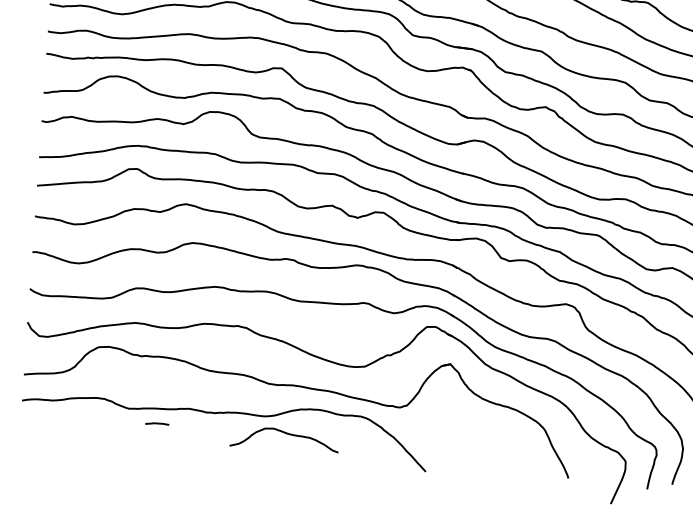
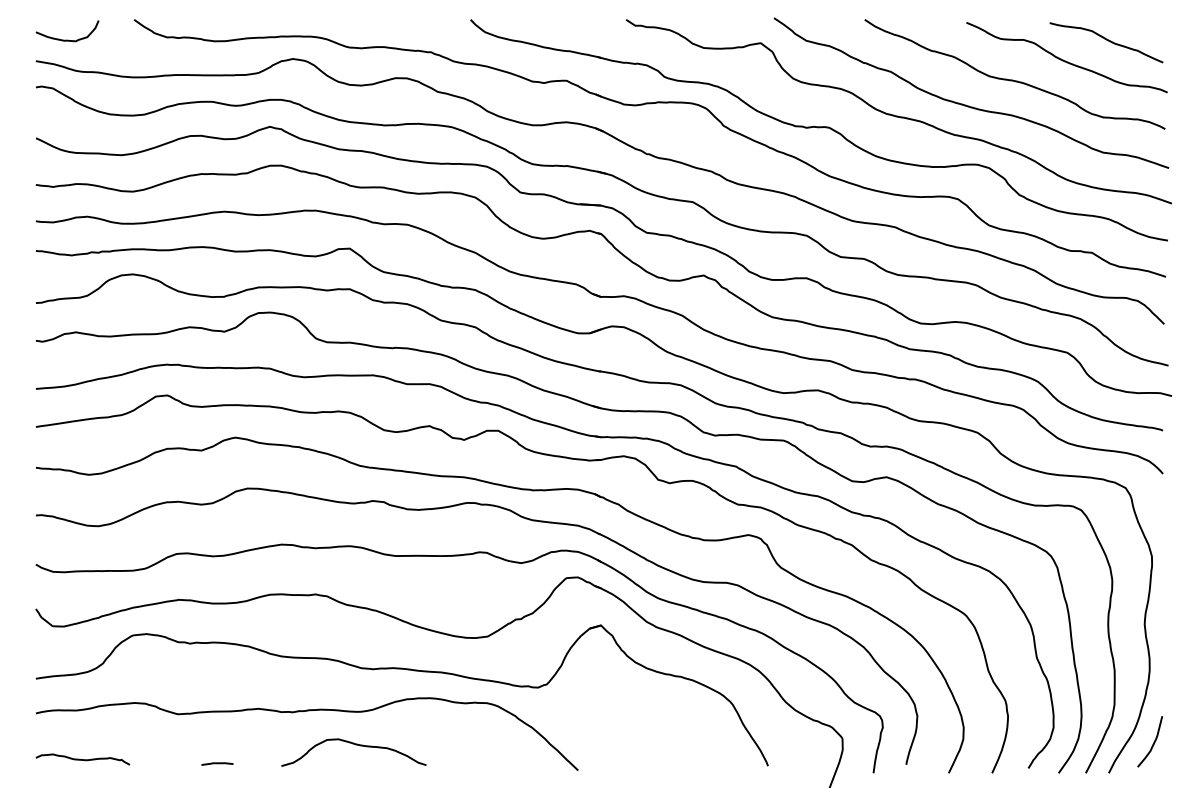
line: (157, 423) -> (217, 763), moved
curve: (286, 434) -> (355, 745), moved
curve: (54, 437) -> (82, 759), added

